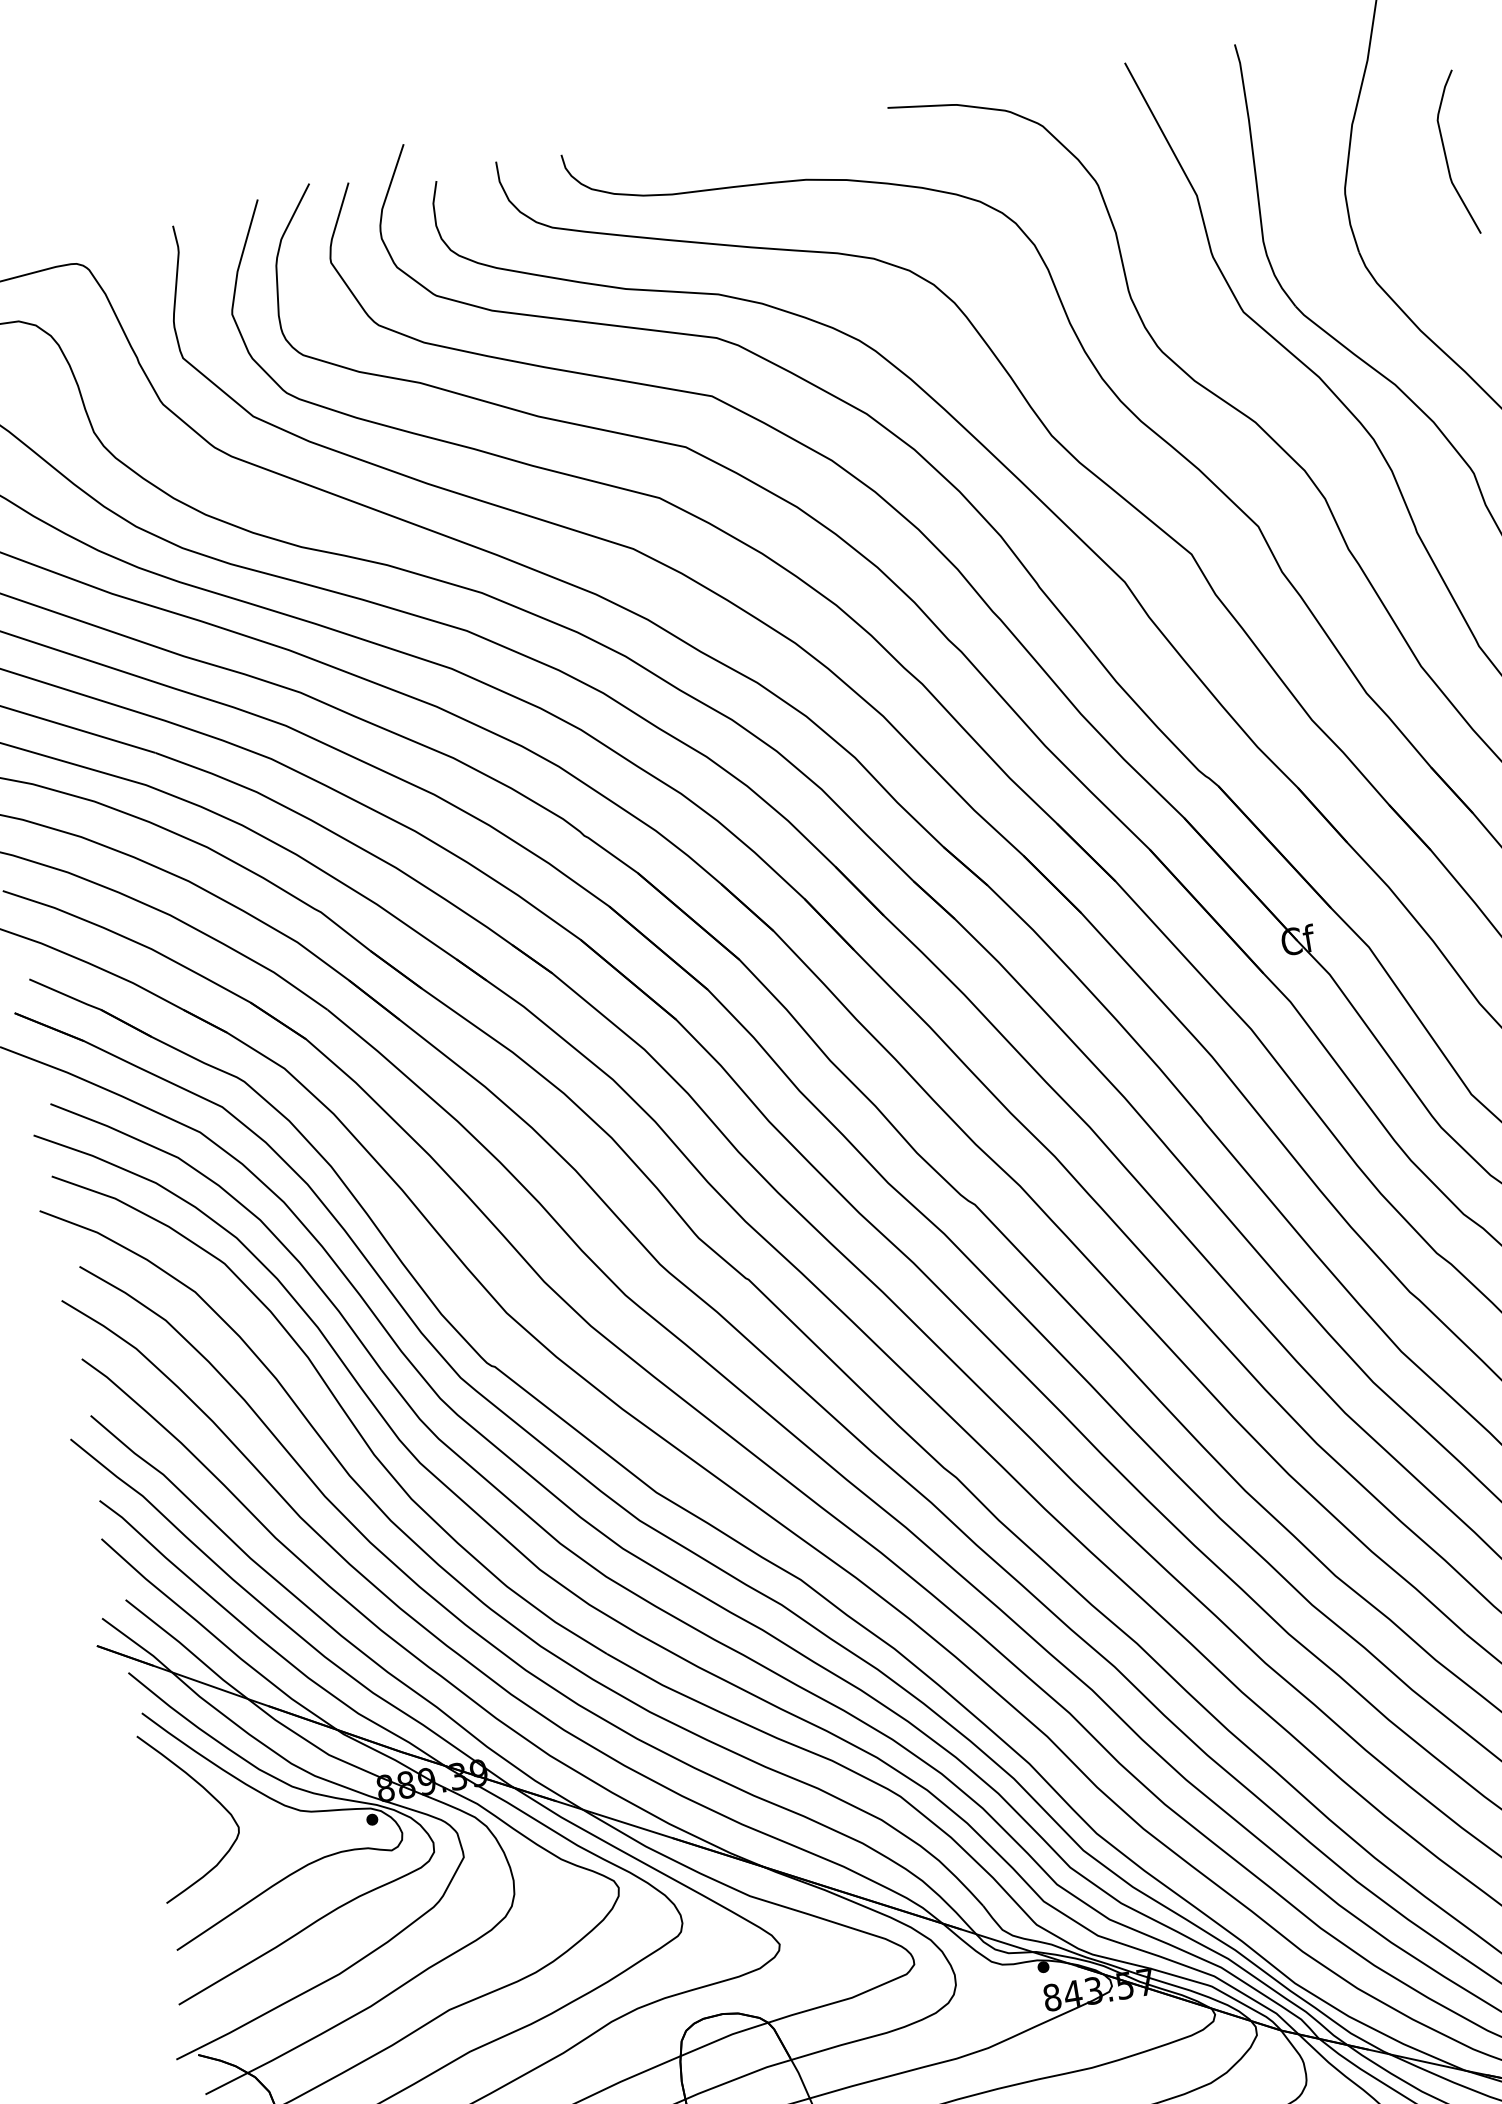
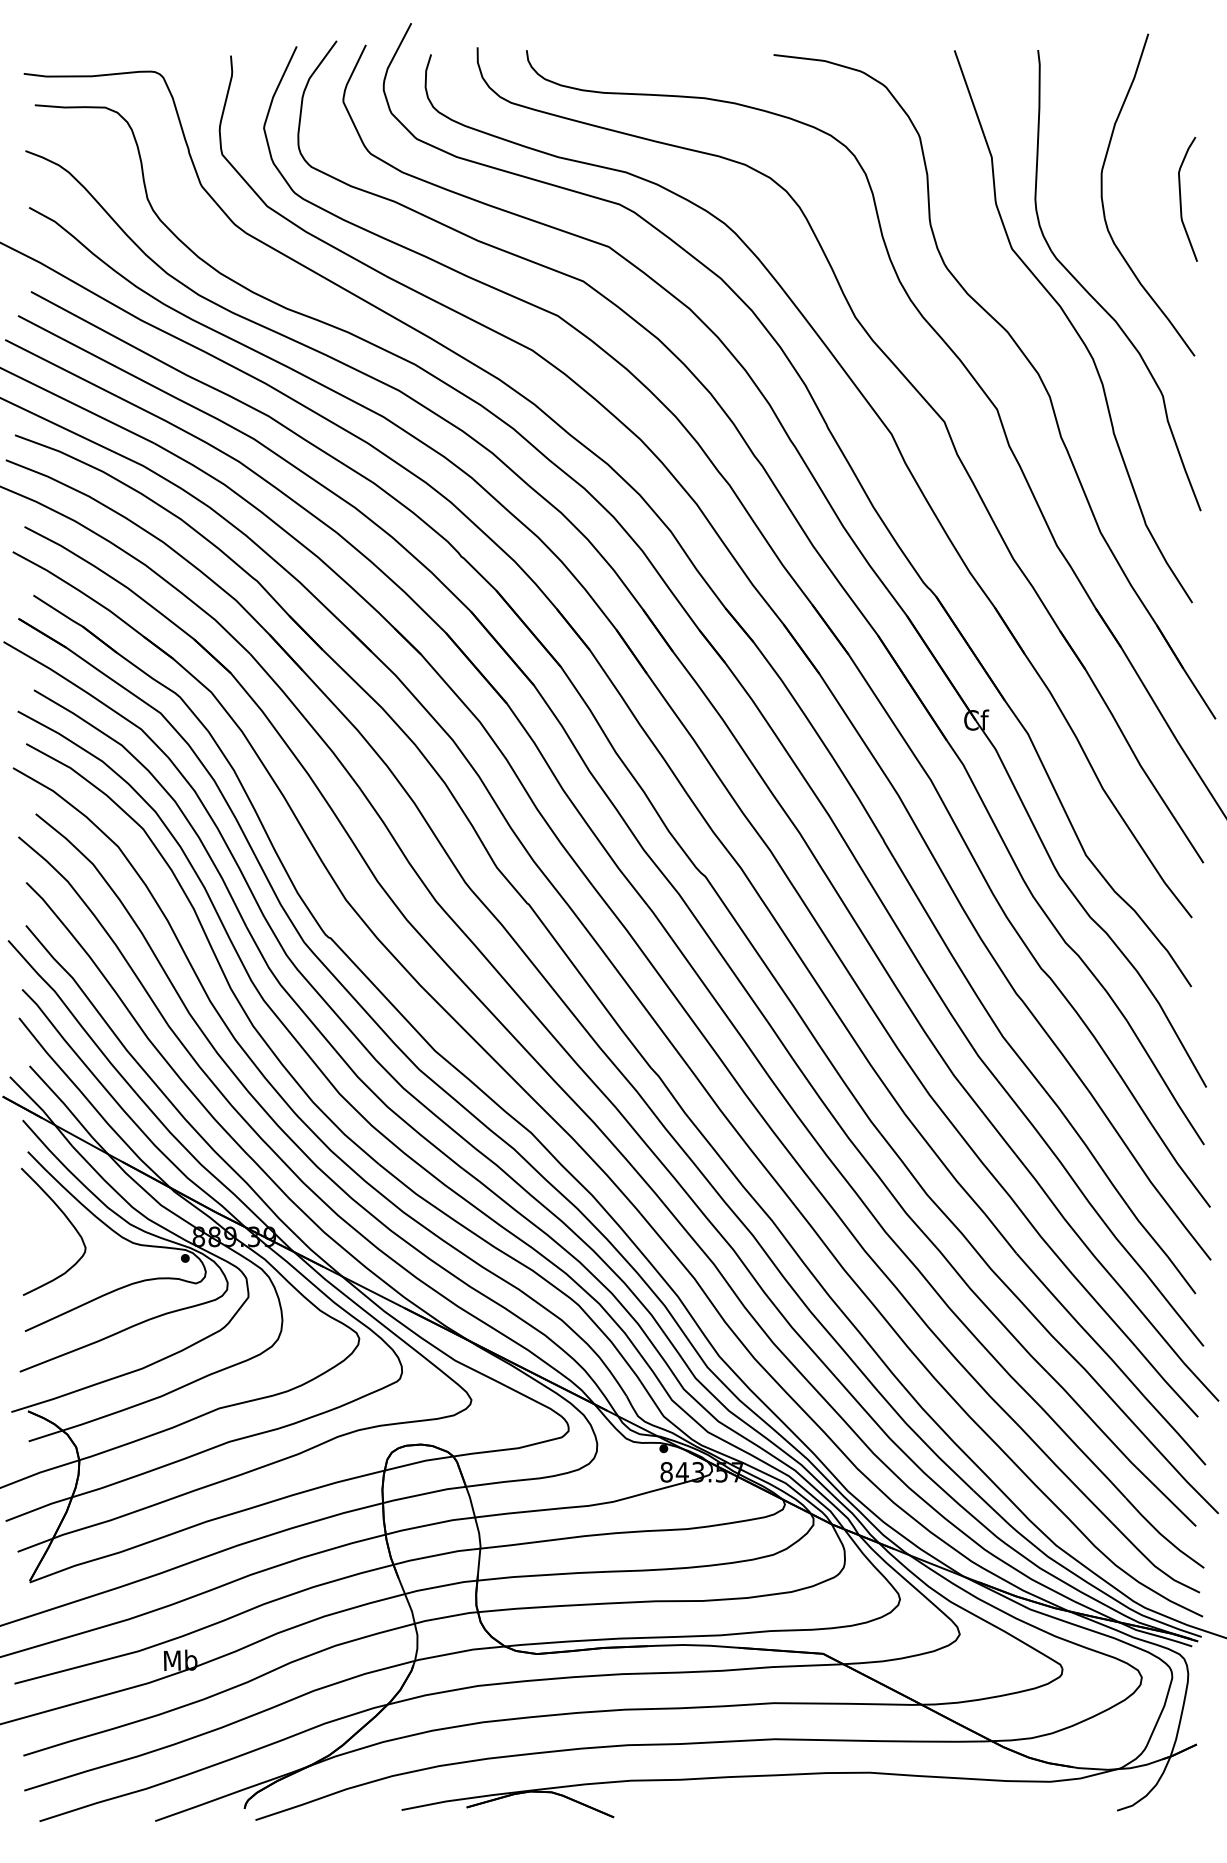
curve: (1446, 155) -> (1181, 199), moved

